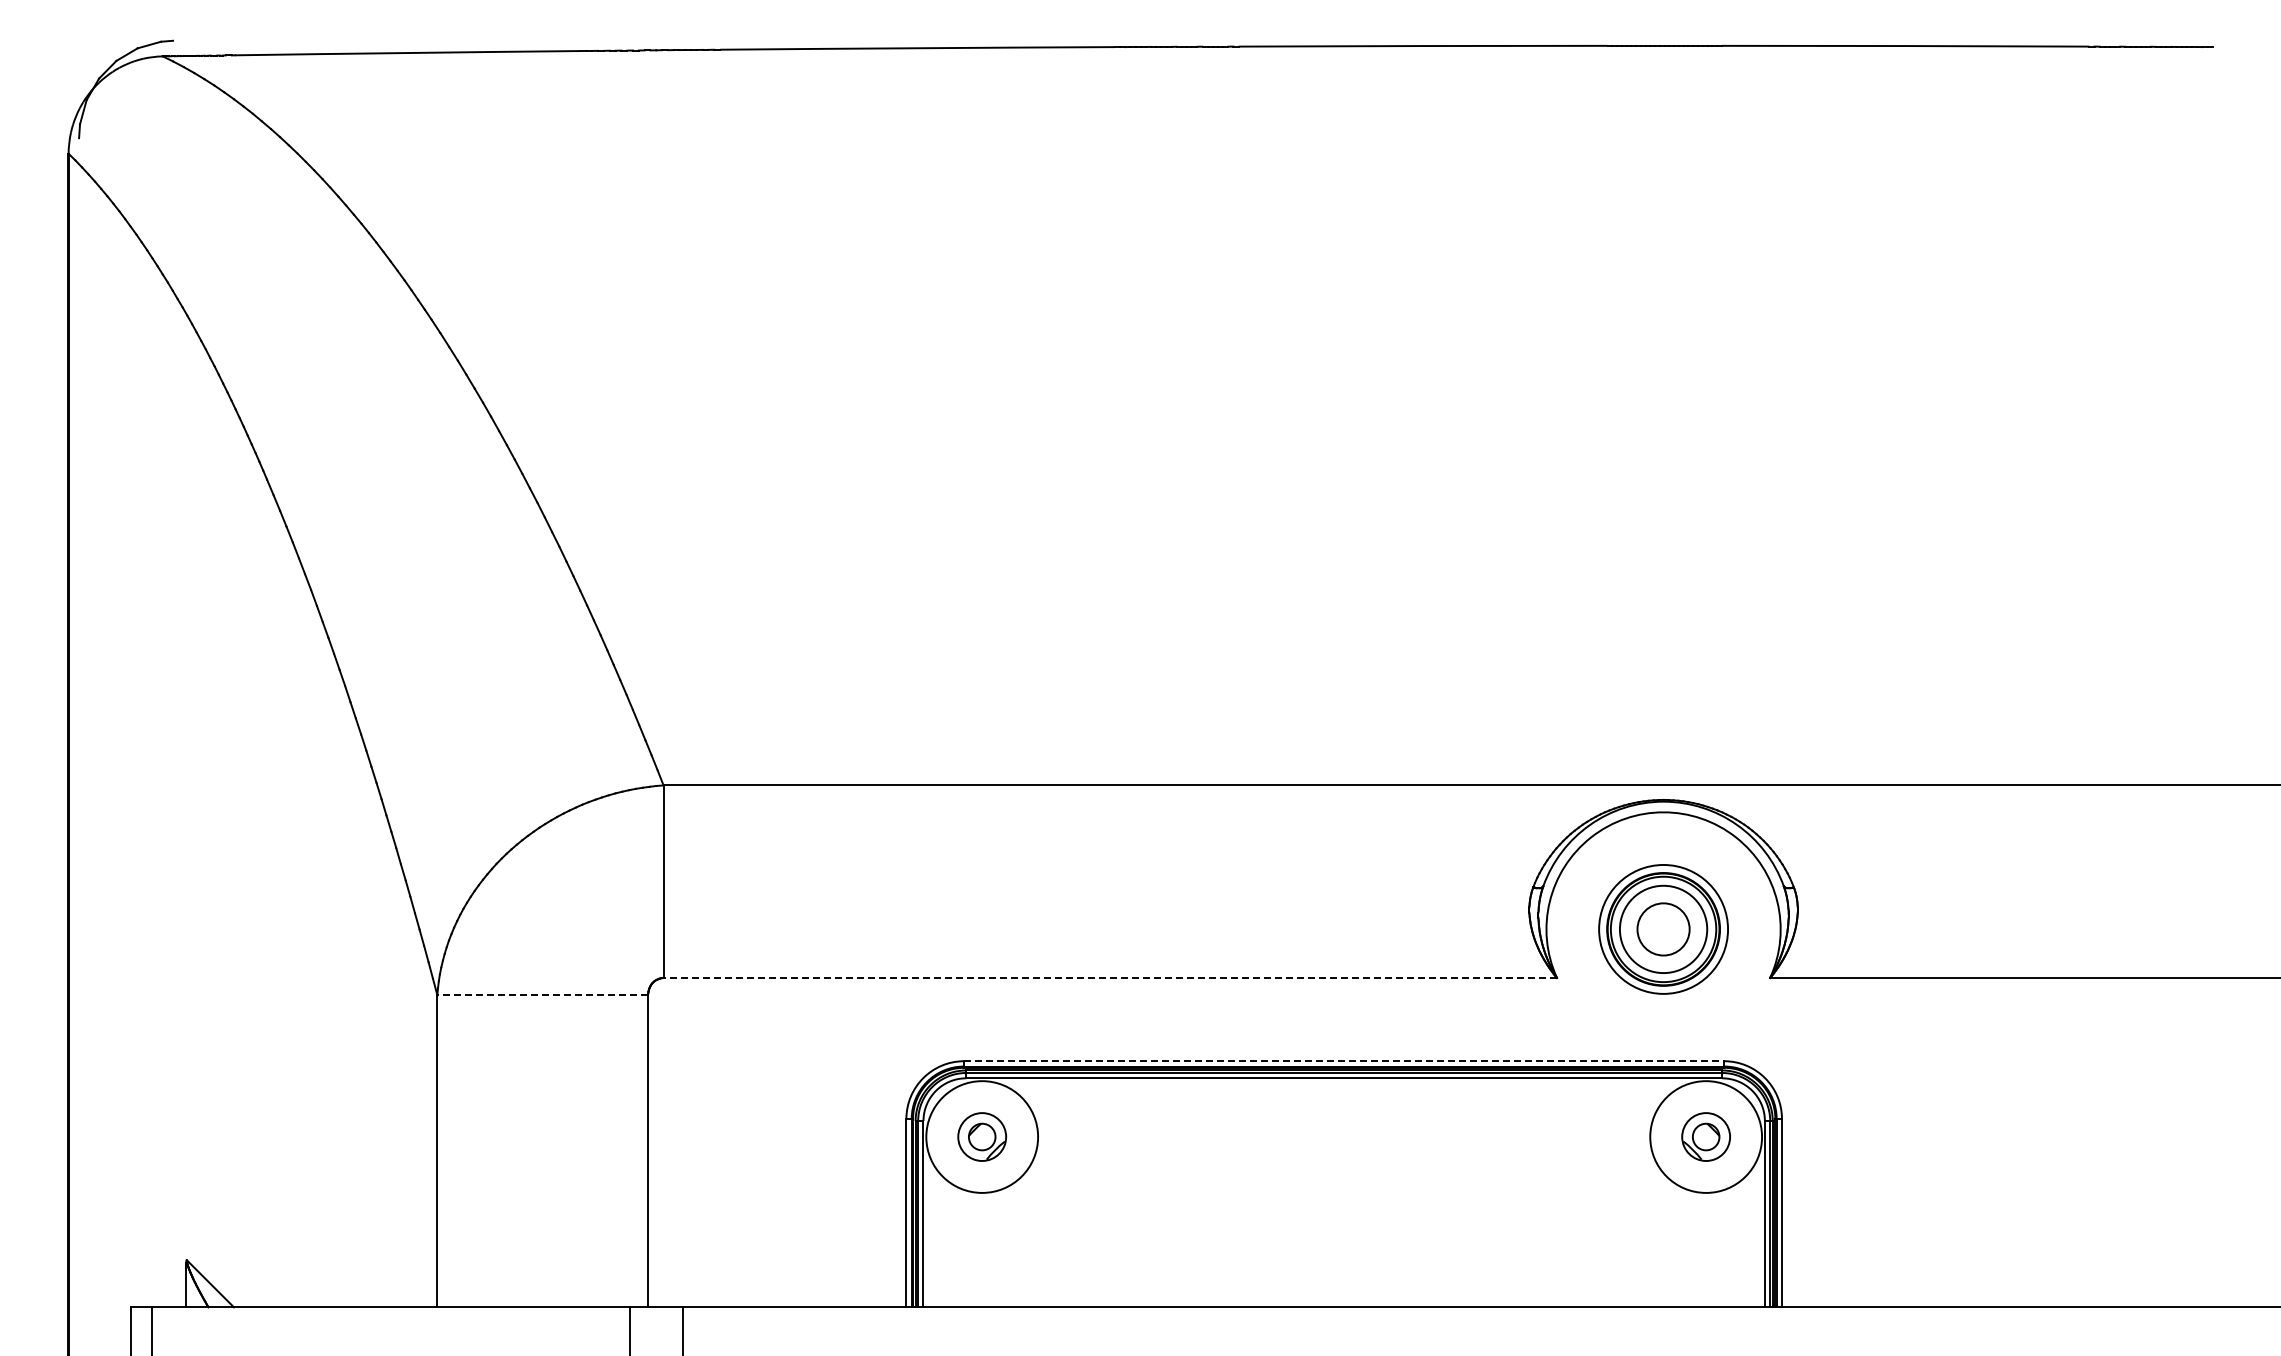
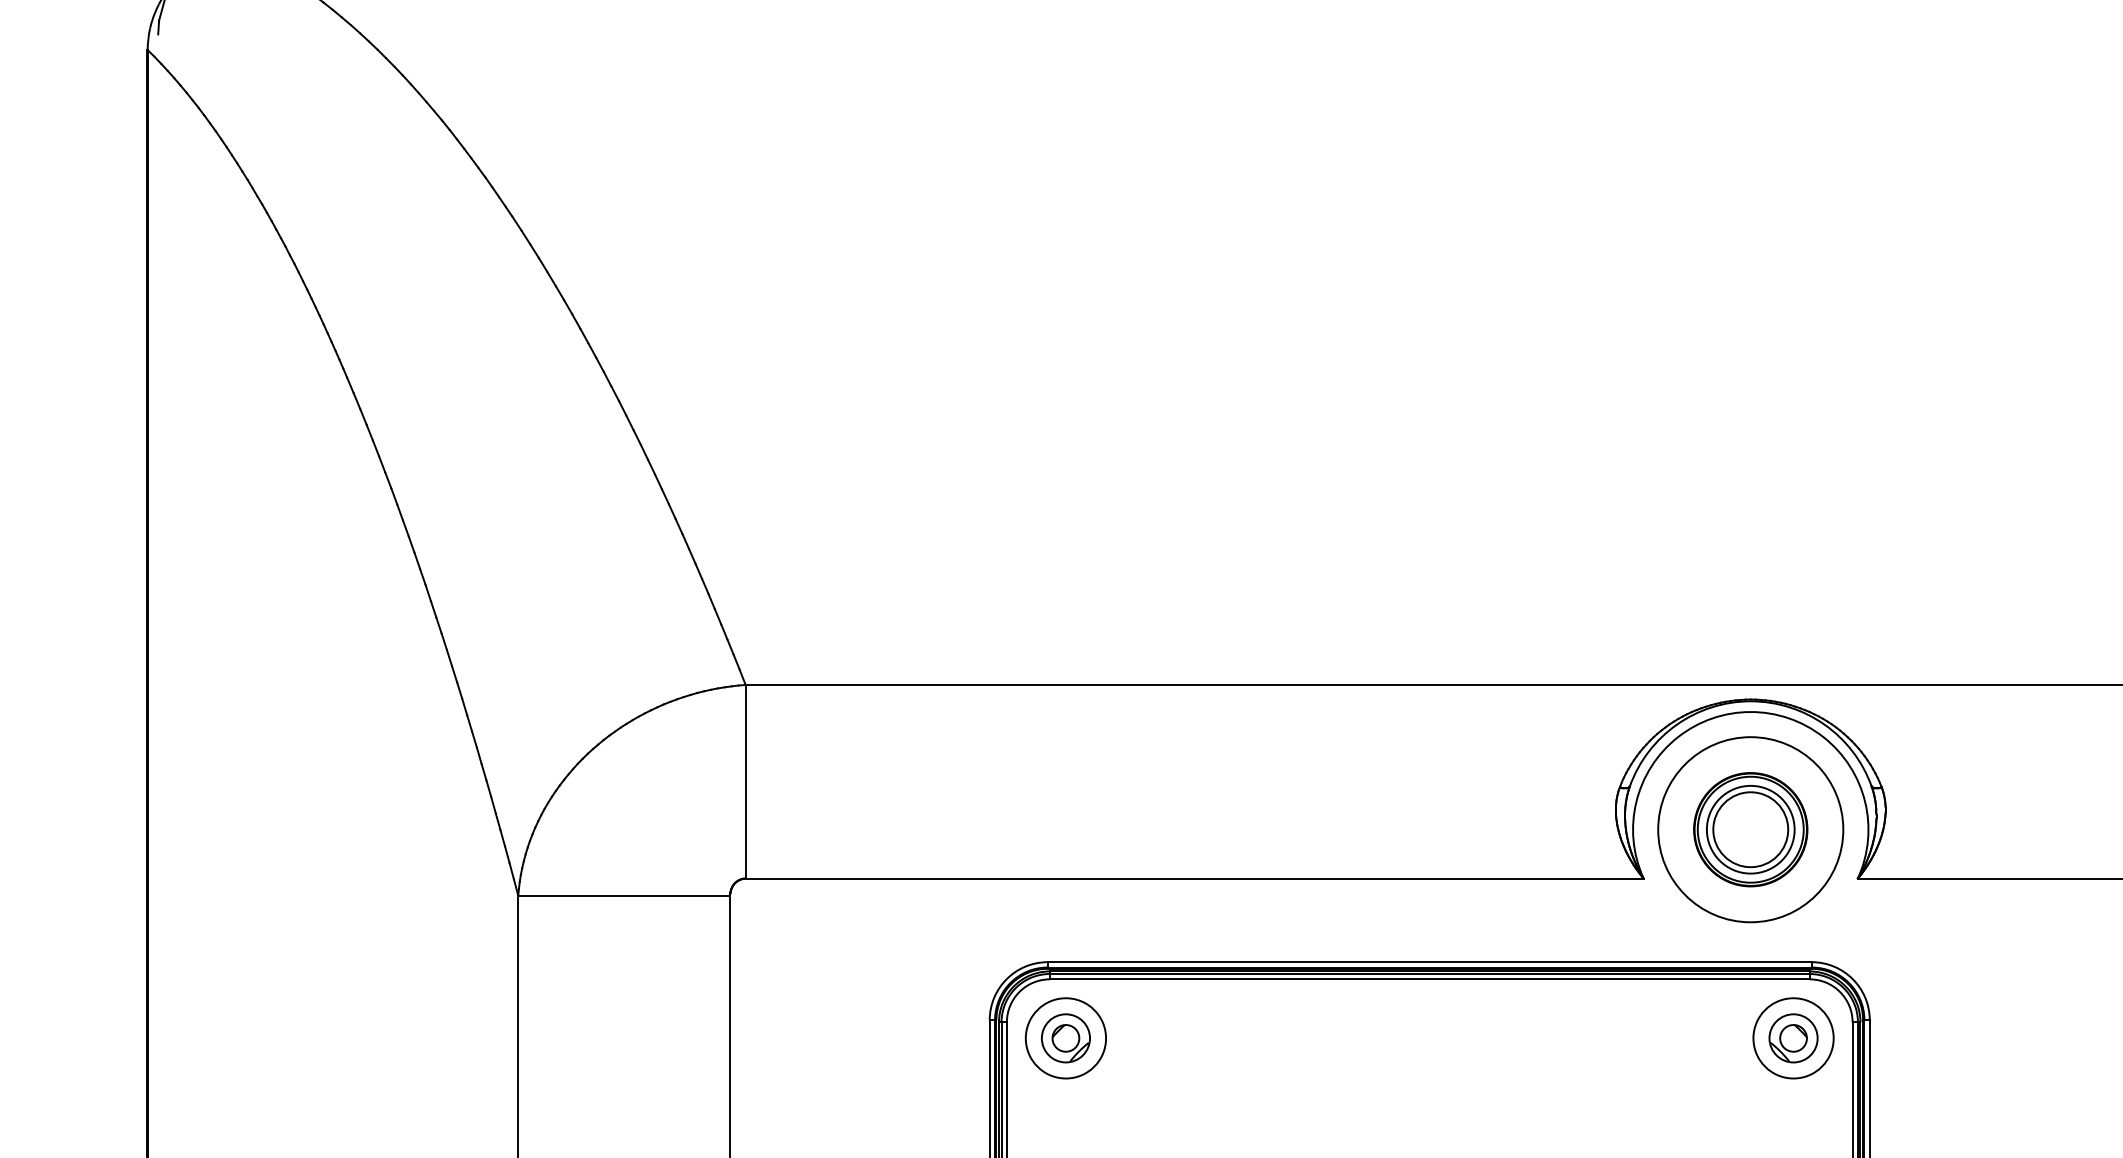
circle: (1663, 929) -> (1750, 829), size x1.43
circle: (1663, 929) -> (1750, 829), size x1.43
line: (1110, 978) -> (1194, 879), dashed -> solid
line: (542, 995) -> (623, 896), dashed -> solid
line: (1344, 1061) -> (1430, 962), dashed -> solid
circle: (982, 1136) -> (1066, 1037), size x0.71
circle: (1706, 1136) -> (1793, 1037), size x0.71

